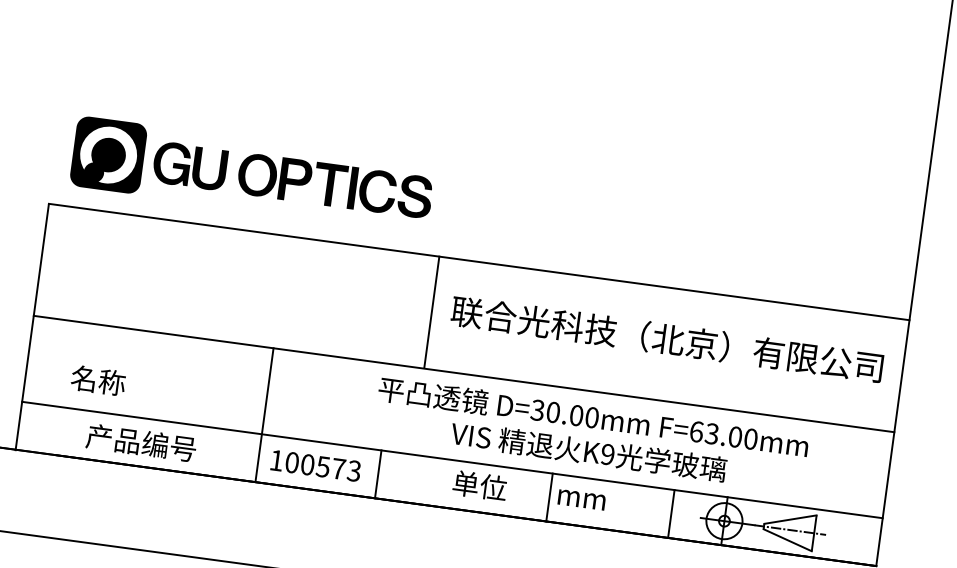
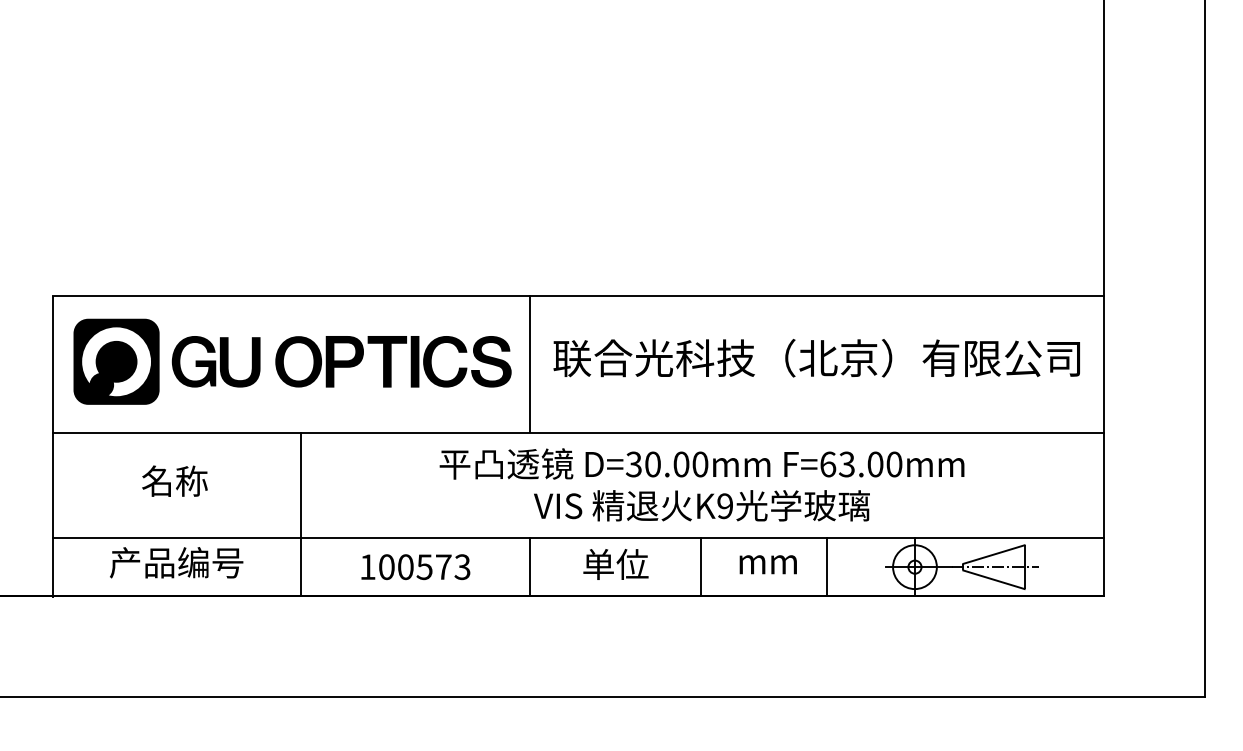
part: (252, 174) -> (292, 361), moved
text: (98, 380) -> (174, 480), moved
line: (264, 415) -> (300, 514), moved
text: (590, 434) -> (701, 484), moved
text: (141, 442) -> (176, 562), moved
line: (377, 473) -> (529, 566), moved
text: (581, 499) -> (767, 564), moved
line: (671, 513) -> (827, 566), moved

